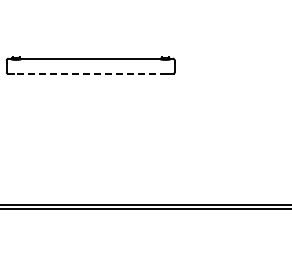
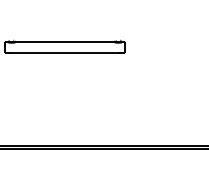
line: (90, 73) -> (64, 52), dashed -> solid

